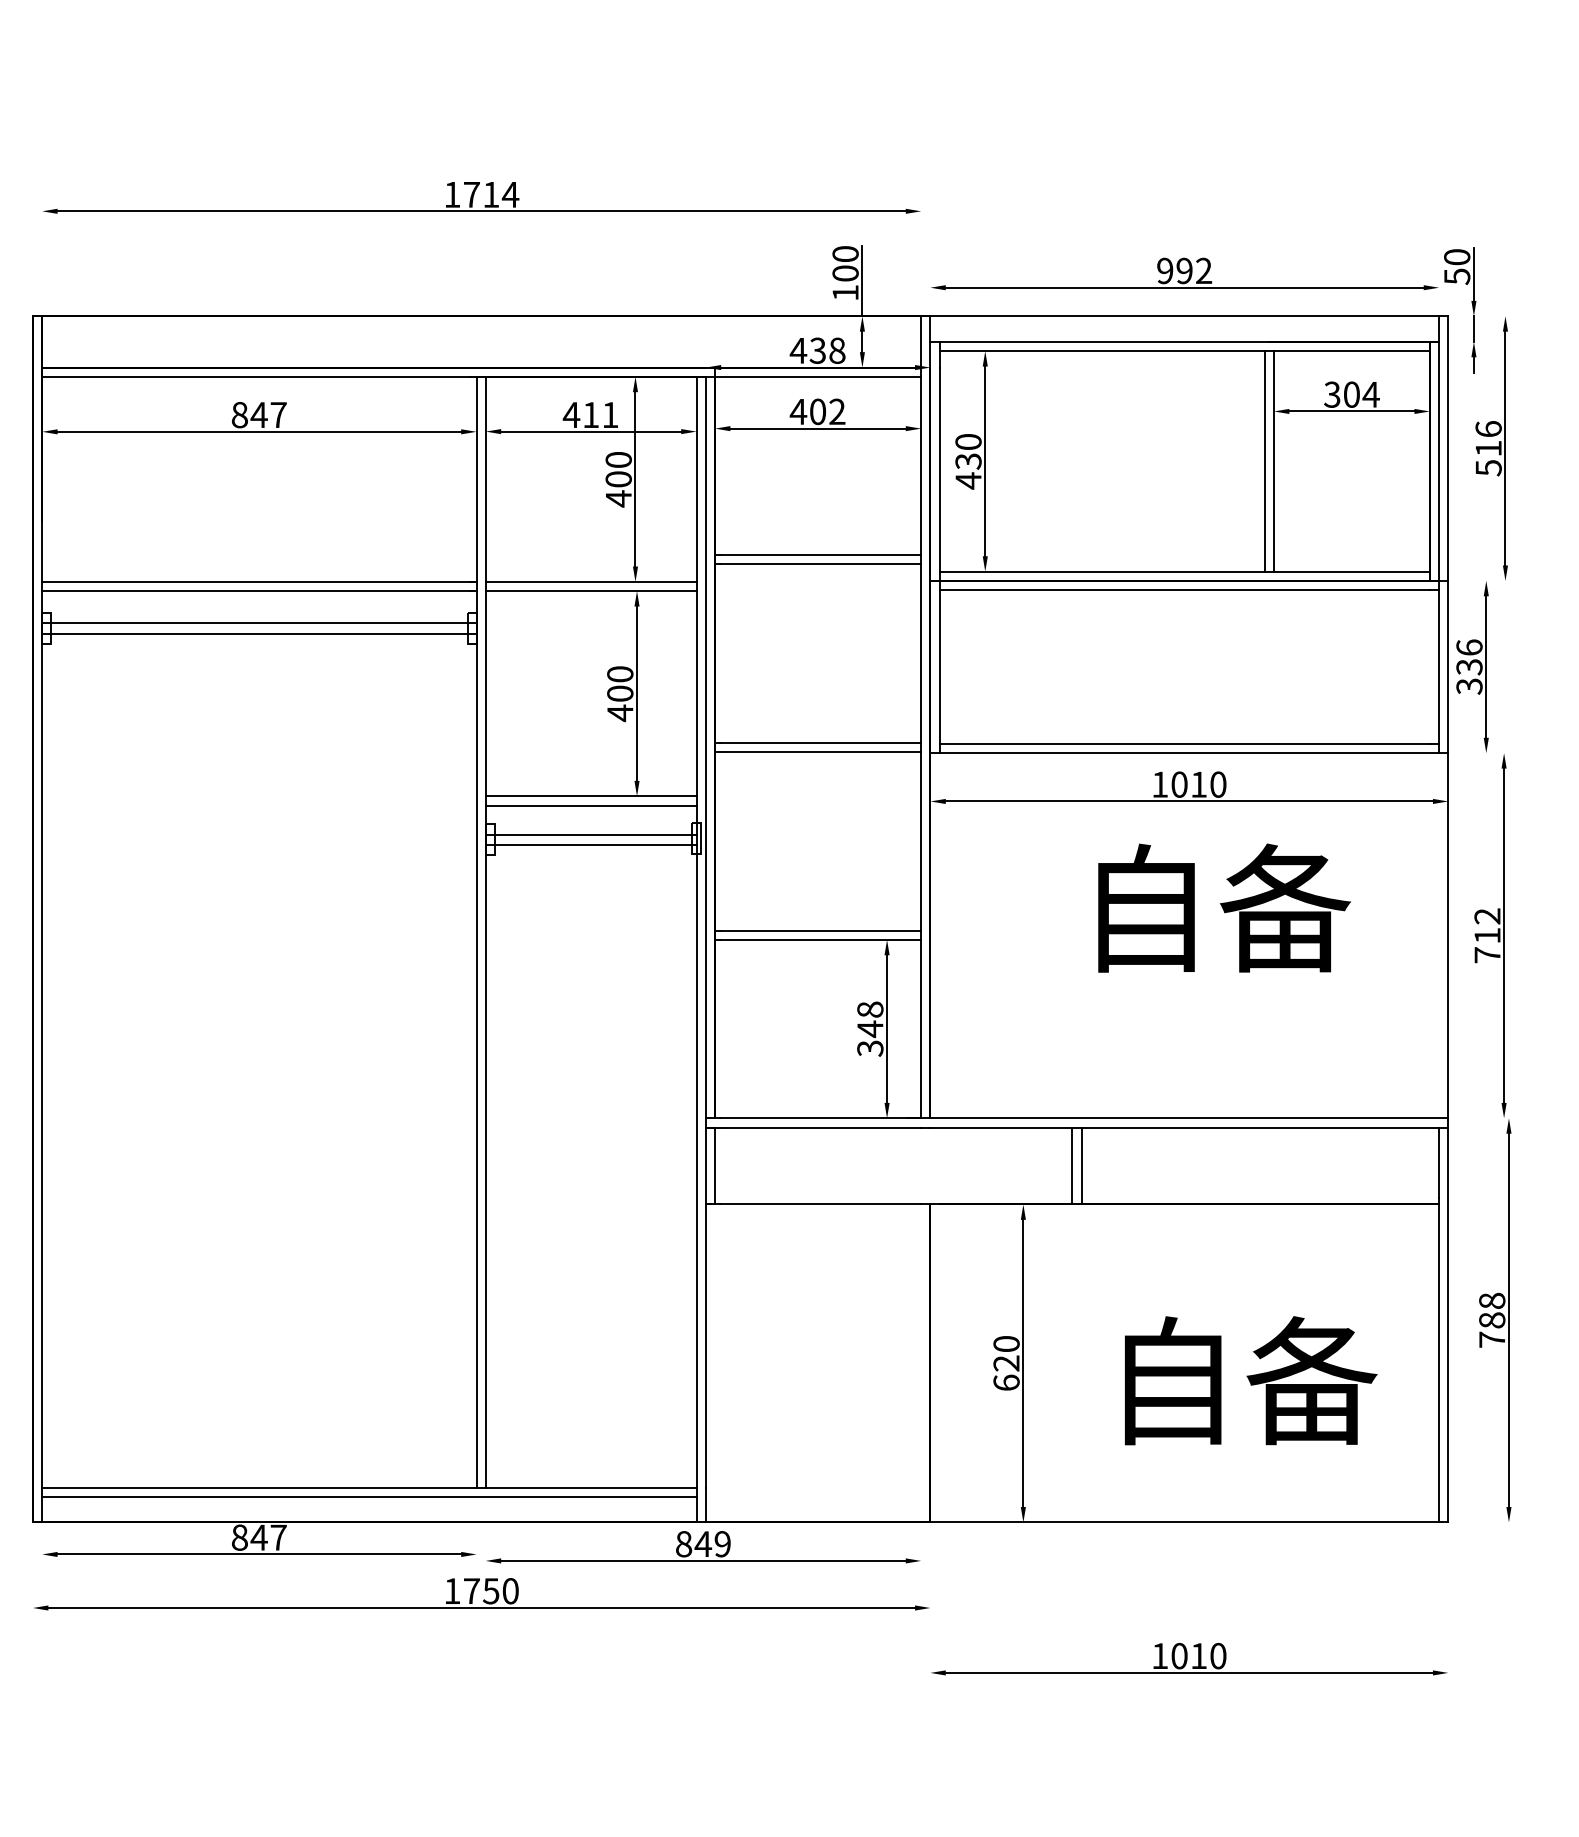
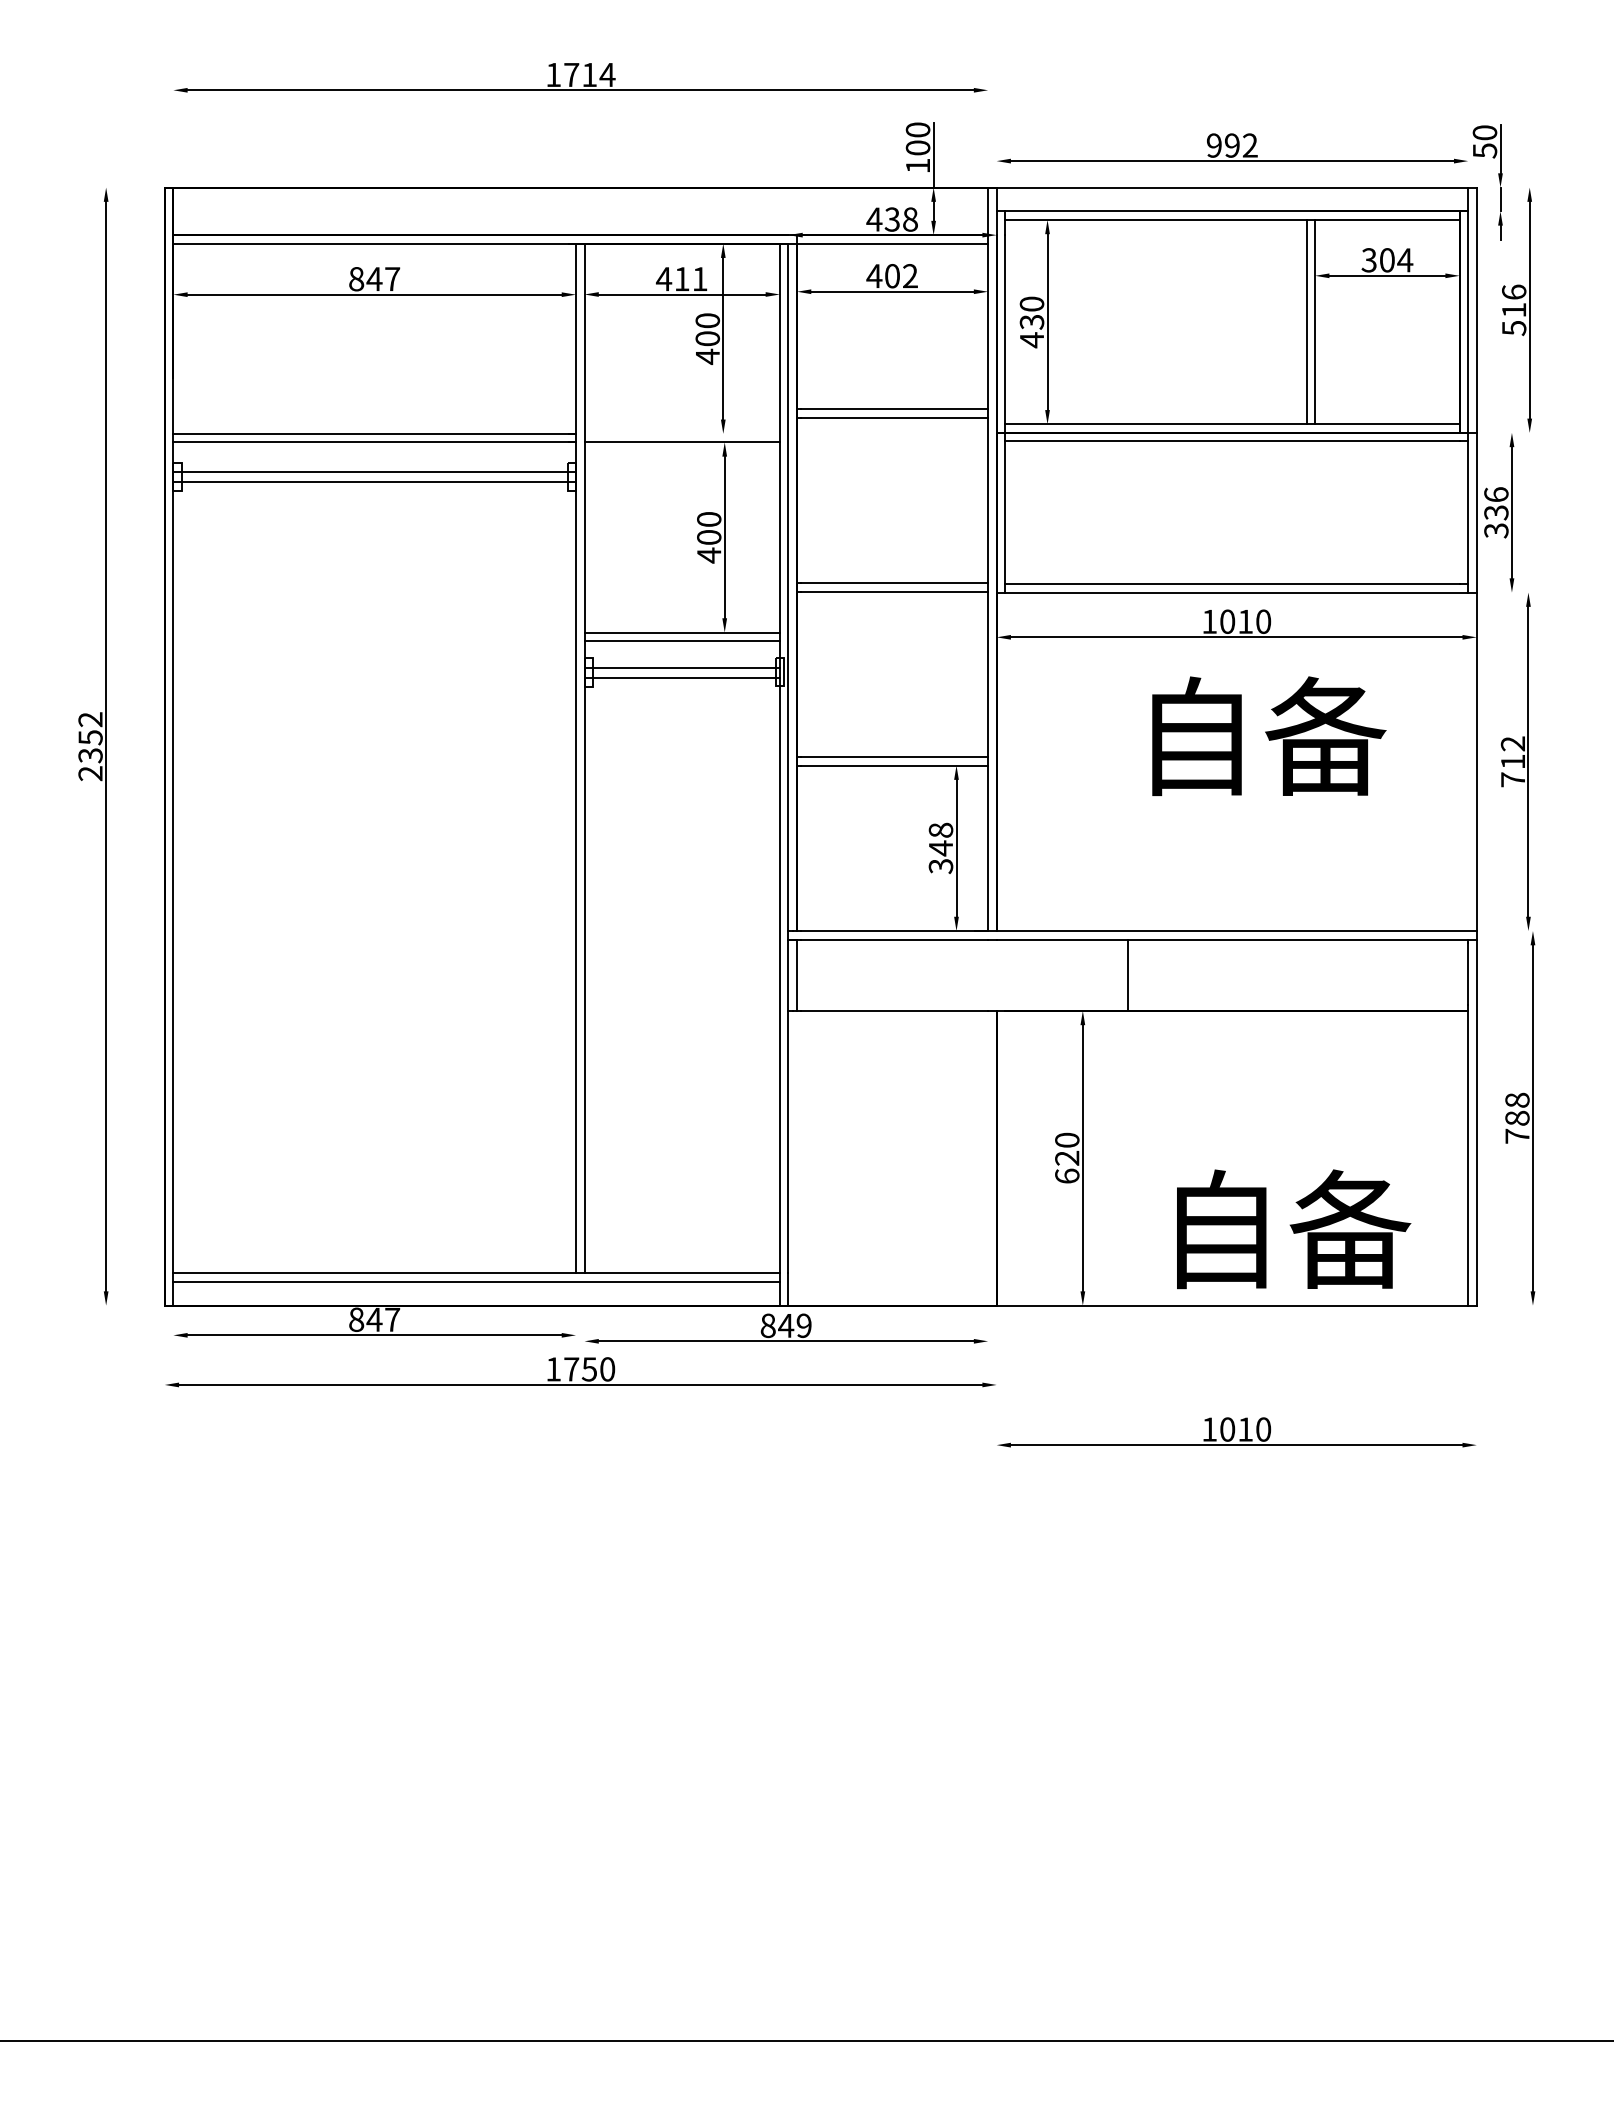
line: (590, 581) -> (681, 433), removed
line: (1081, 1165) -> (1136, 974), removed
text: (1251, 1380) -> (1294, 1229), moved

